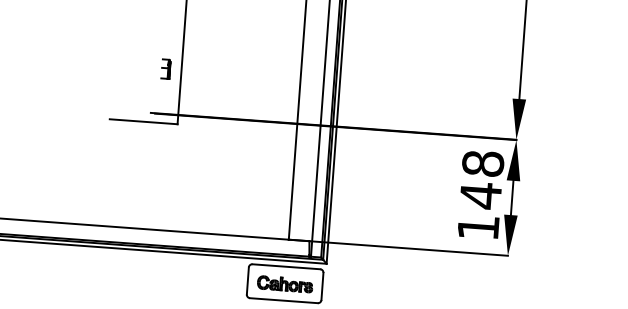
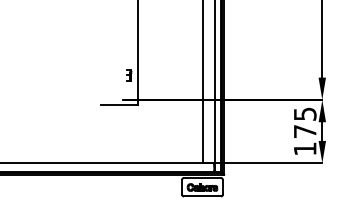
text: (480, 178) -> (304, 122), 148 -> 175

